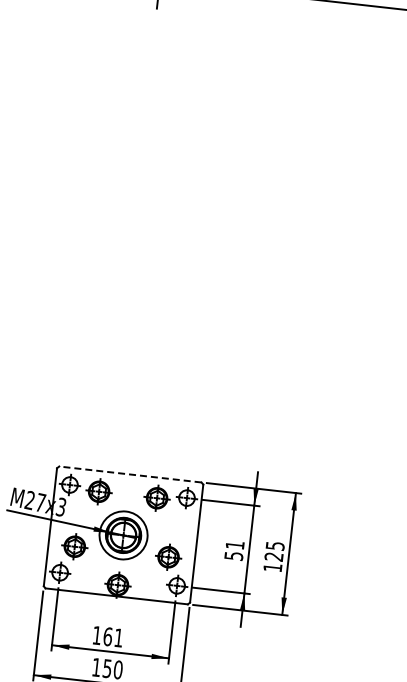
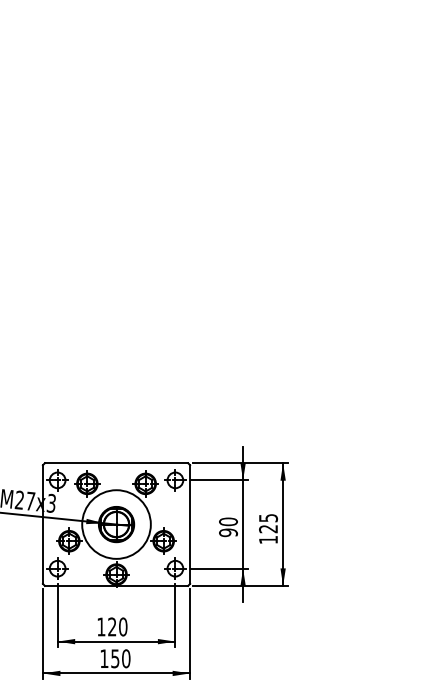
line: (130, 474) -> (116, 463), dashed -> solid
circle: (123, 535) -> (116, 524), size x1.43
text: (234, 550) -> (228, 527), 51 -> 90
text: (113, 636) -> (117, 626), 161 -> 120

